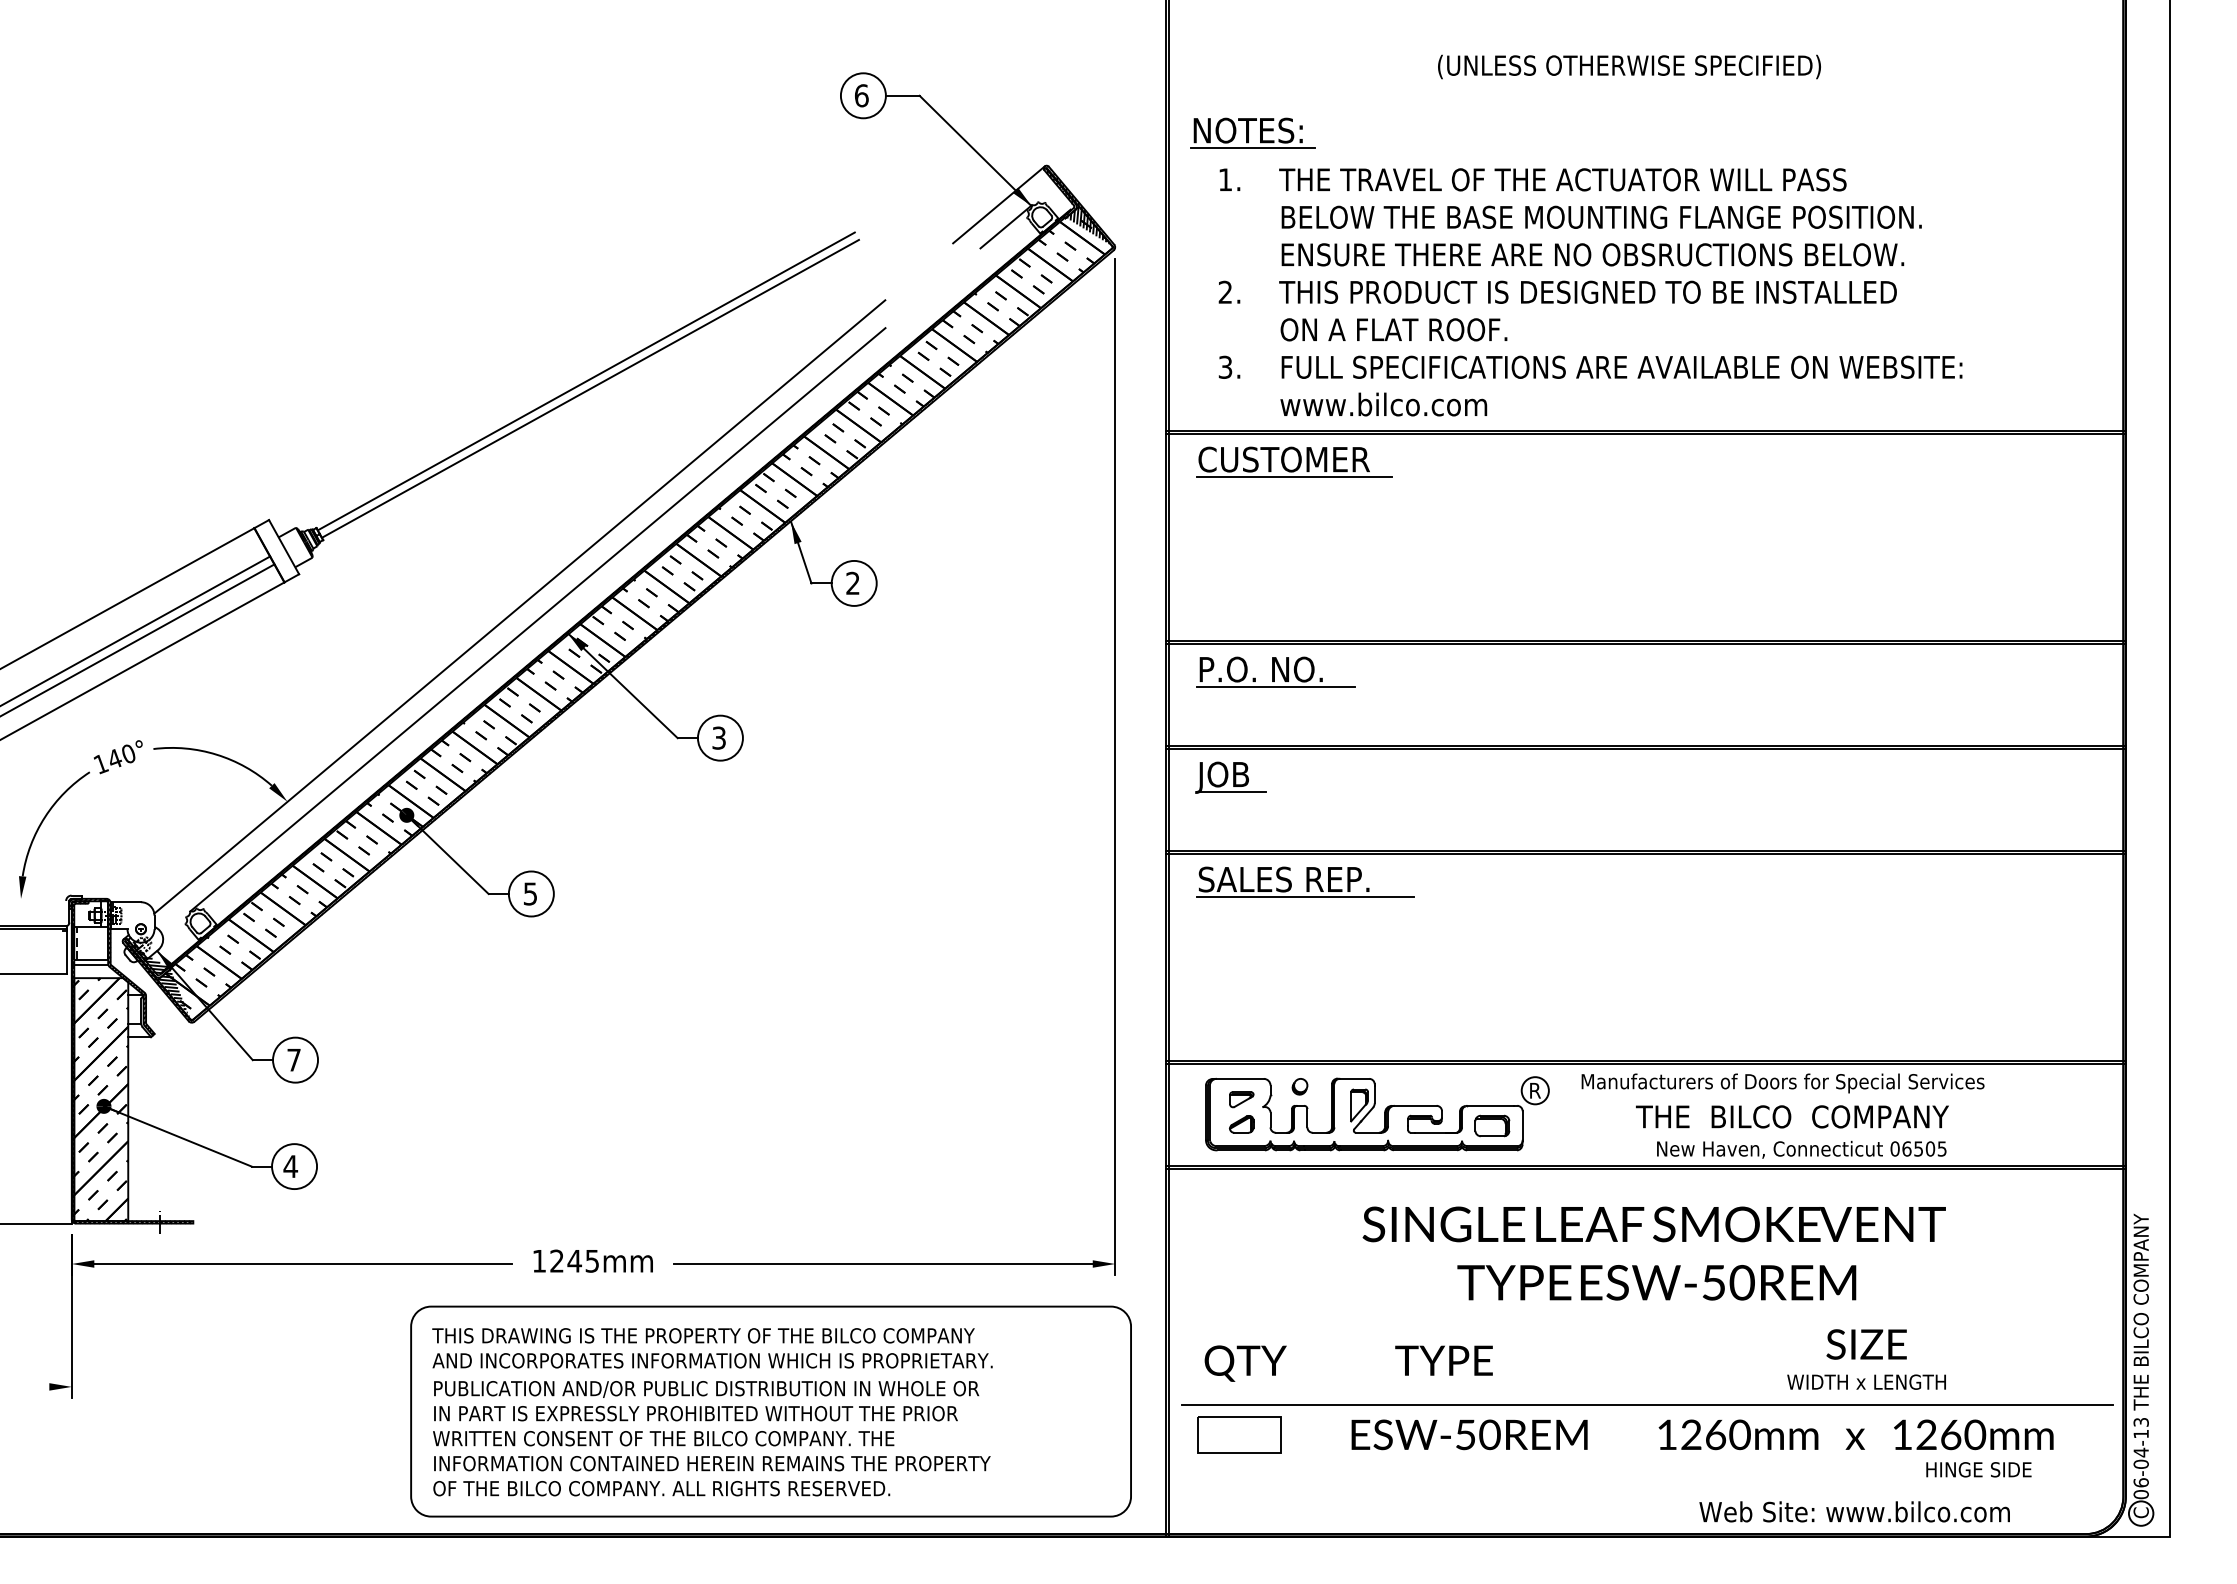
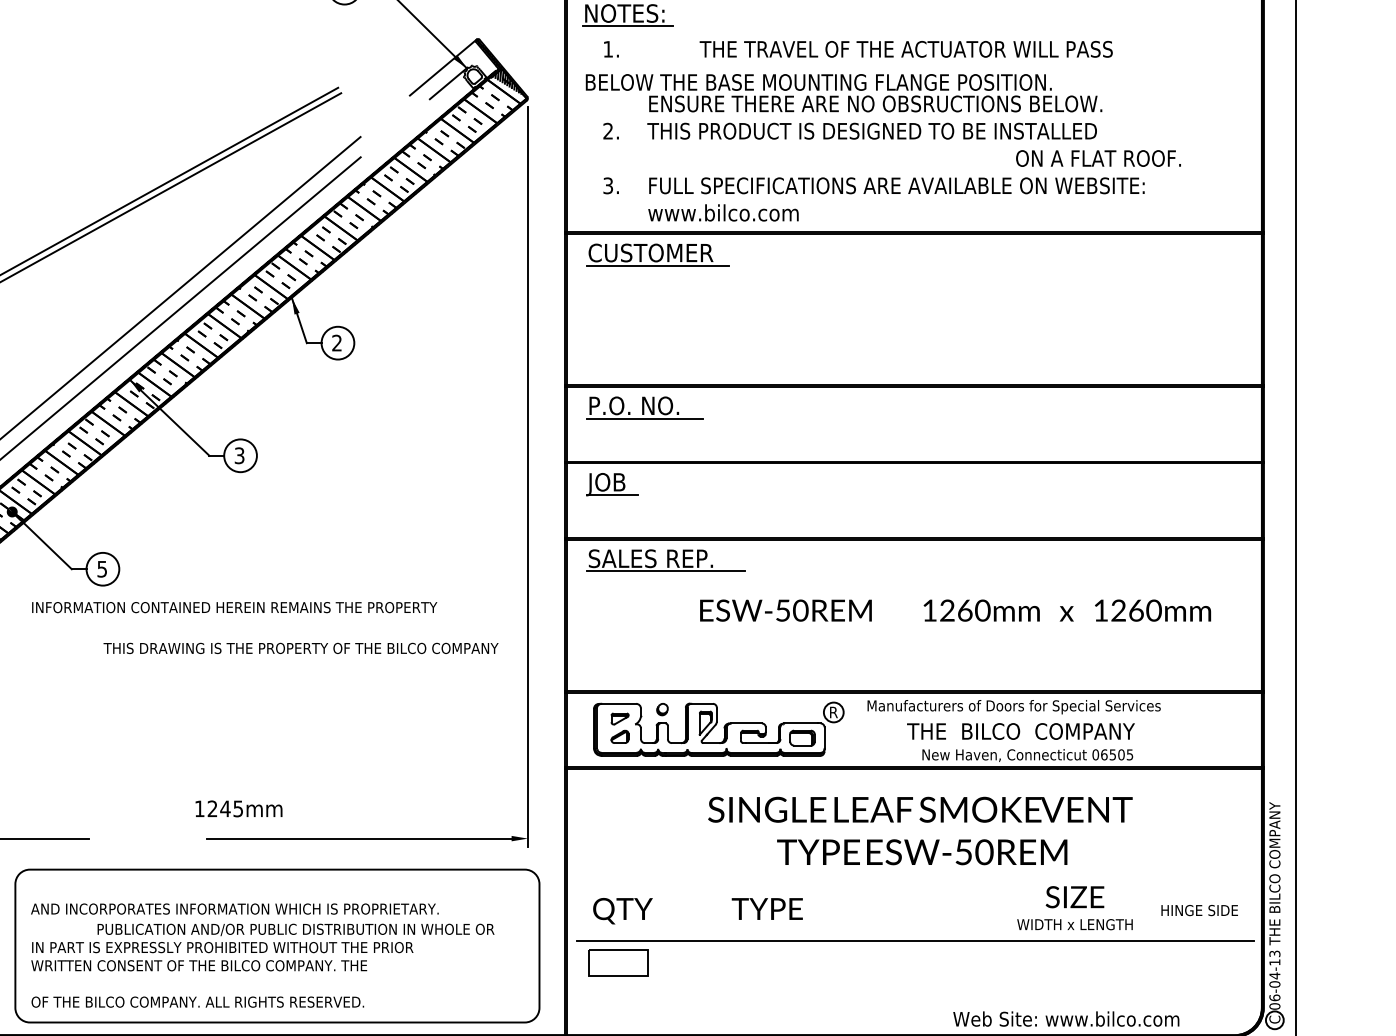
text: (1562, 179) -> (905, 49), moved
text: (1601, 216) -> (818, 81), moved
text: (1393, 329) -> (1098, 158), moved
text: (592, 1260) -> (238, 808), moved
text: (703, 1335) -> (301, 648), moved
text: (706, 1389) -> (295, 929), moved
text: (1702, 1434) -> (955, 610), moved
text: (712, 1463) -> (234, 607), moved
text: (1978, 1469) -> (1199, 910), moved

